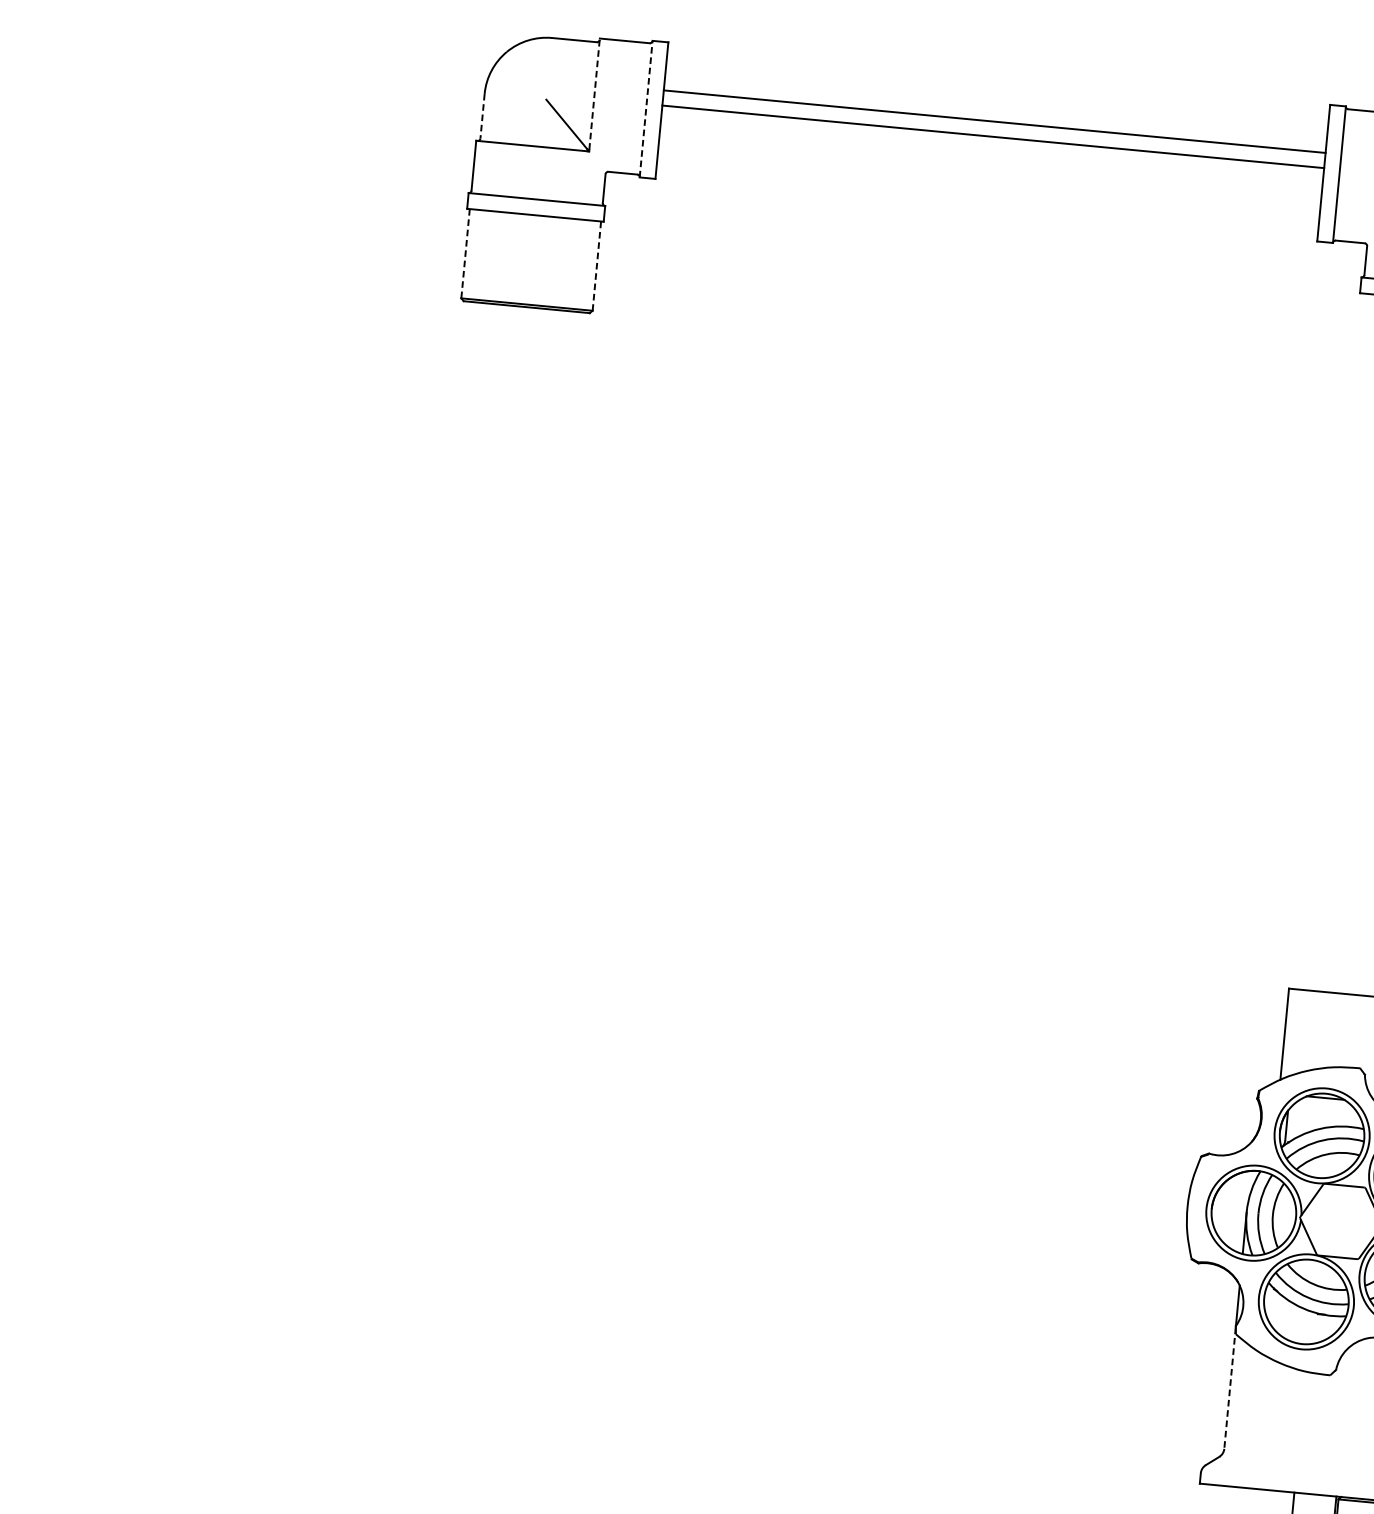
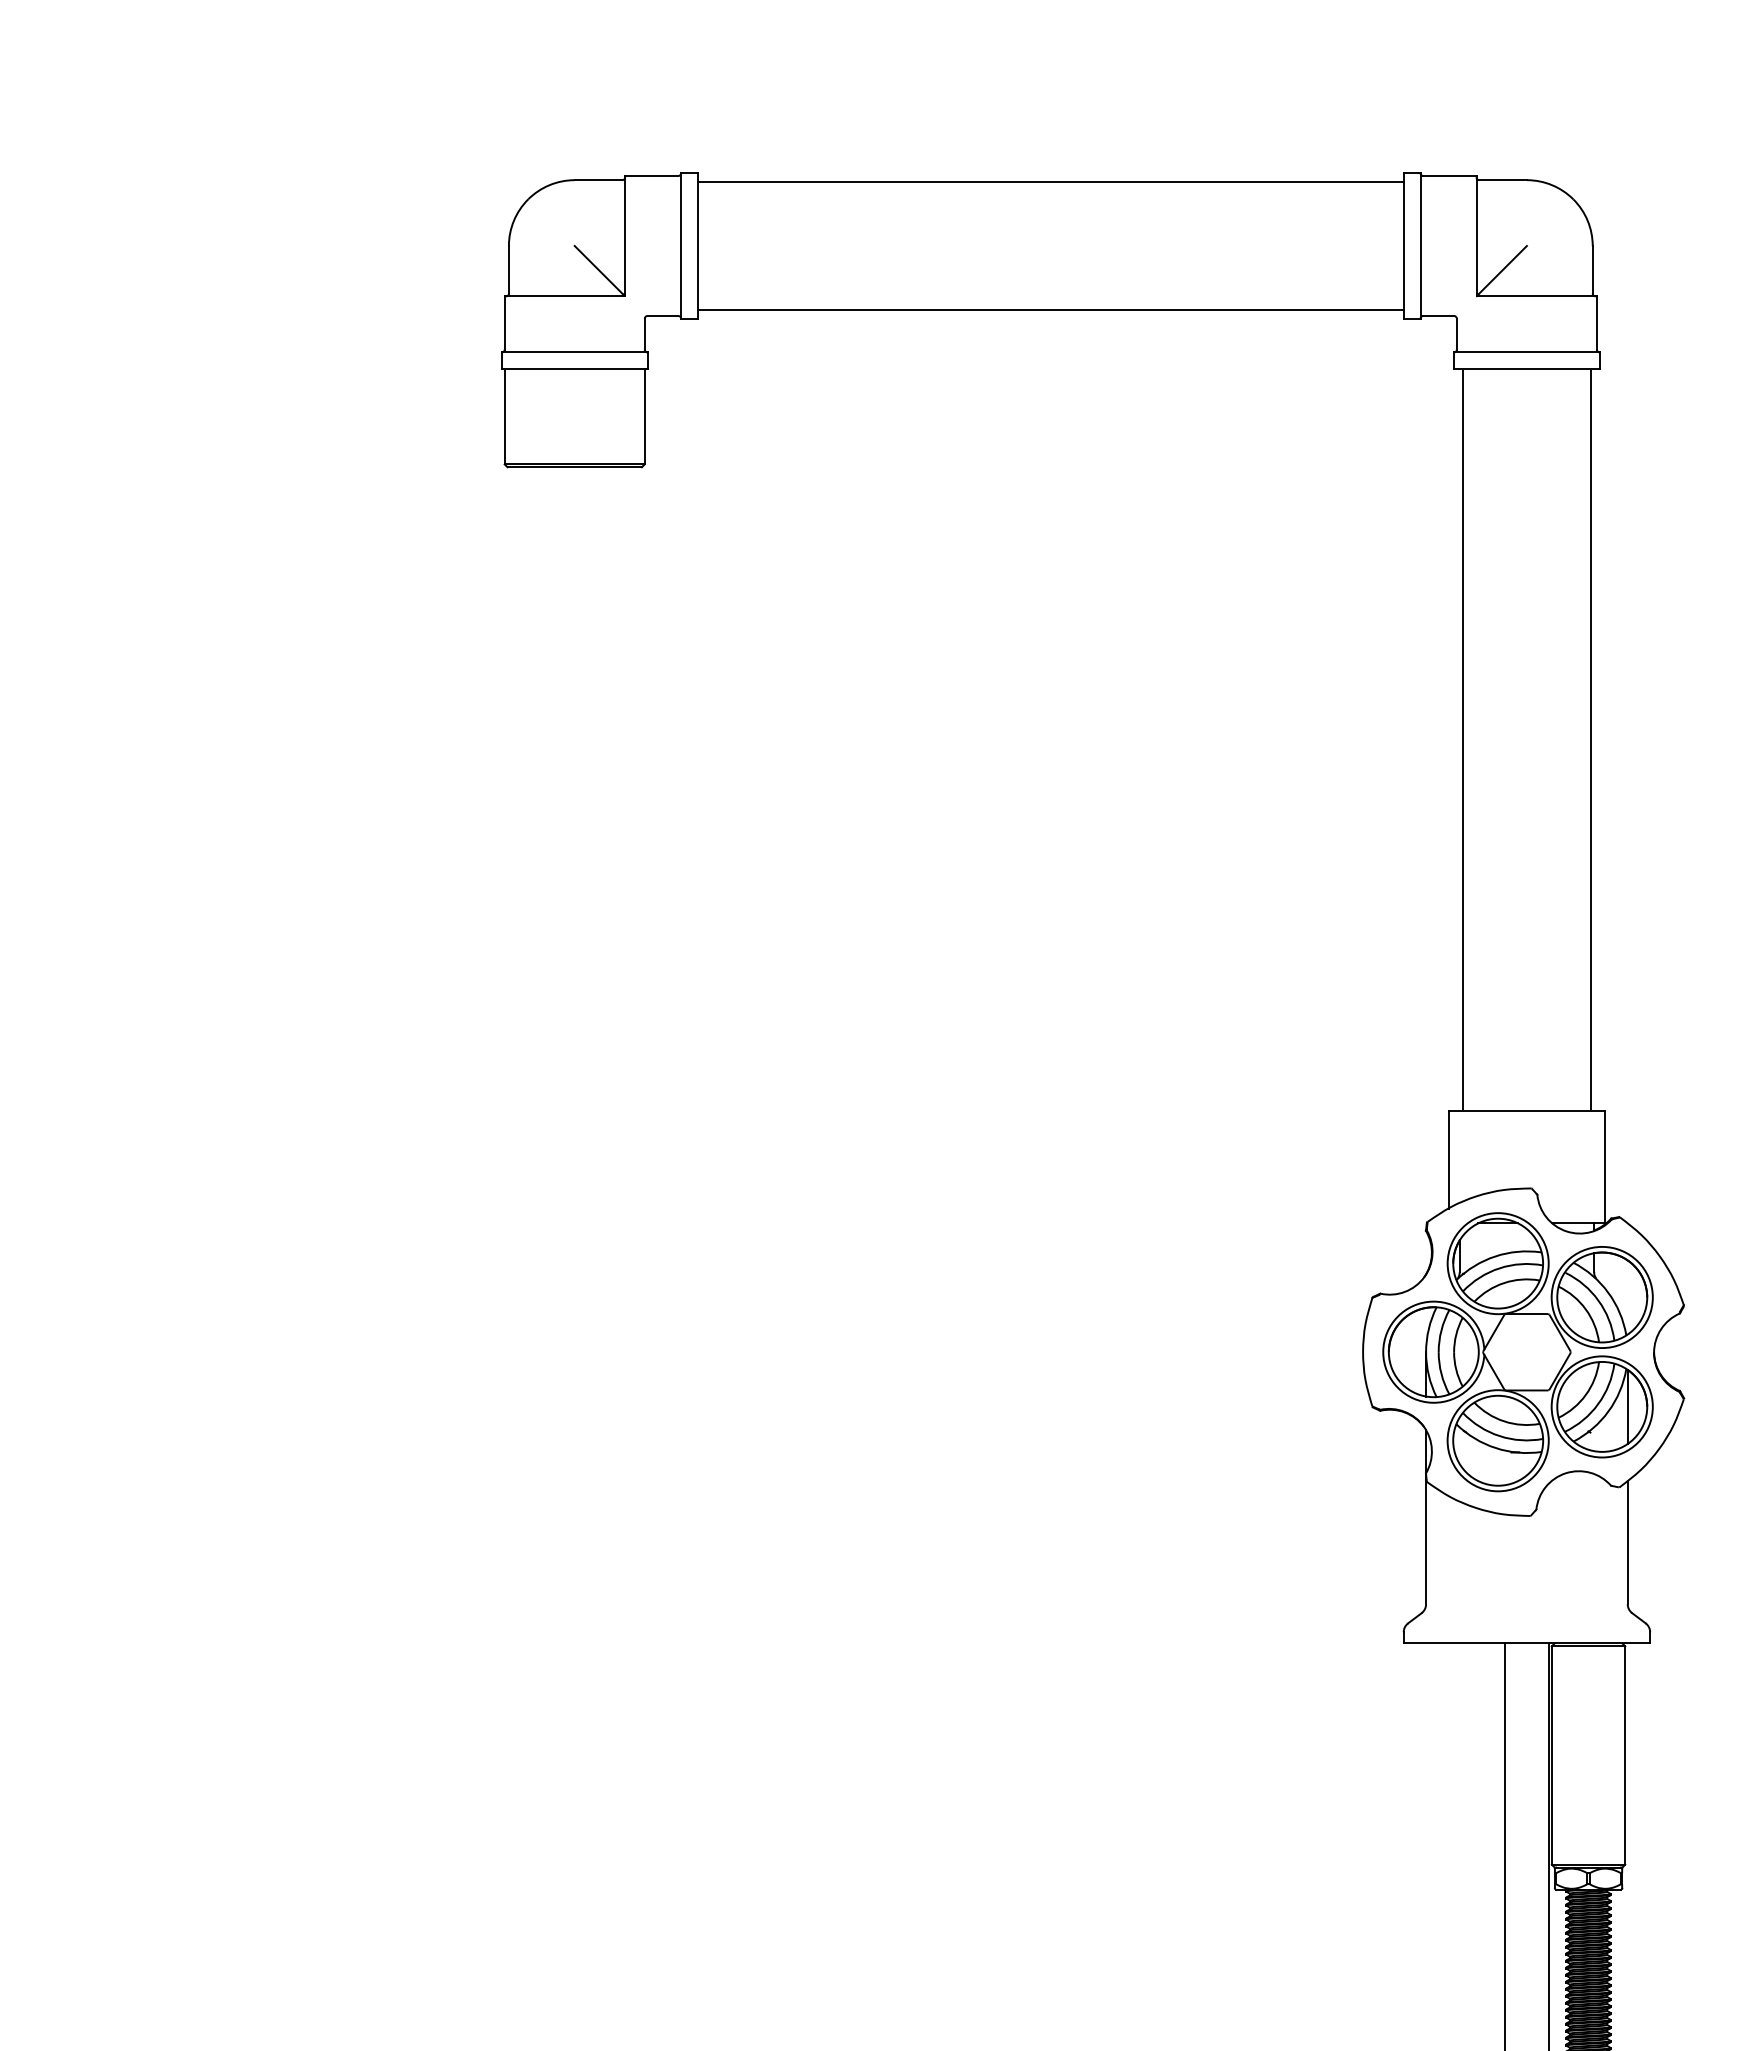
line: (594, 93) -> (625, 234), dashed -> solid
line: (646, 108) -> (681, 245), dashed -> solid
line: (482, 115) -> (508, 269), dashed -> solid
line: (994, 121) -> (1050, 310), moved
line: (992, 136) -> (1050, 181), moved
line: (465, 253) -> (504, 416), dashed -> solid
line: (596, 265) -> (644, 416), dashed -> solid
line: (1335, 642) -> (1462, 740), added
line: (1230, 1388) -> (1426, 1539), dashed -> solid

